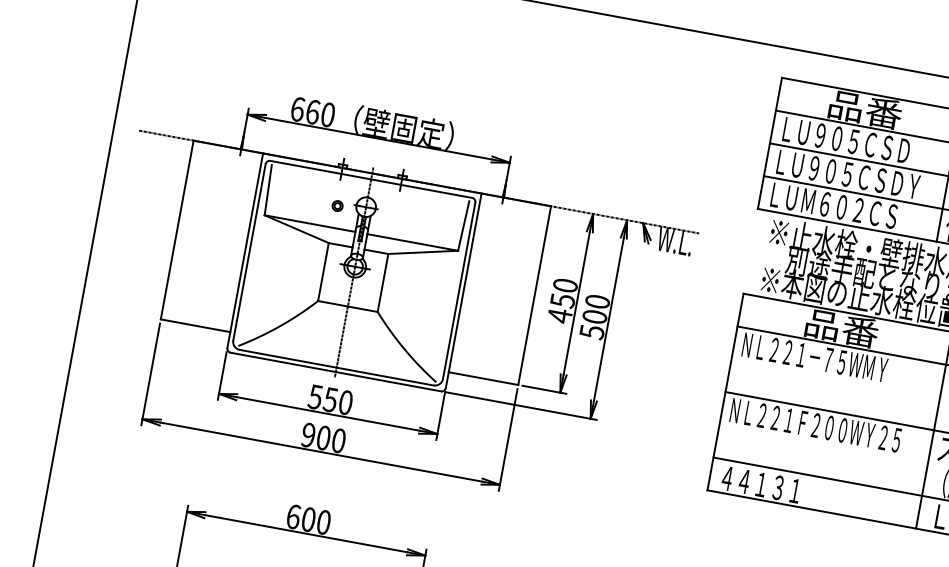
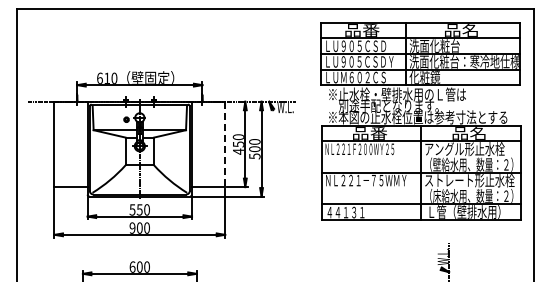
text: (313, 110) -> (107, 77), 660 -> 610
line: (535, 295) -> (225, 144), solid -> dashed
text: (813, 357) -> (359, 149), ＮＬ２２１－７５ＷＭＹ -> ＮＬ２２１Ｆ２００ＷＹ２５
text: (814, 425) -> (365, 180), ＮＬ２２１Ｆ２００ＷＹ２５ -> ＮＬ２２１－７５ＷＭＹ

